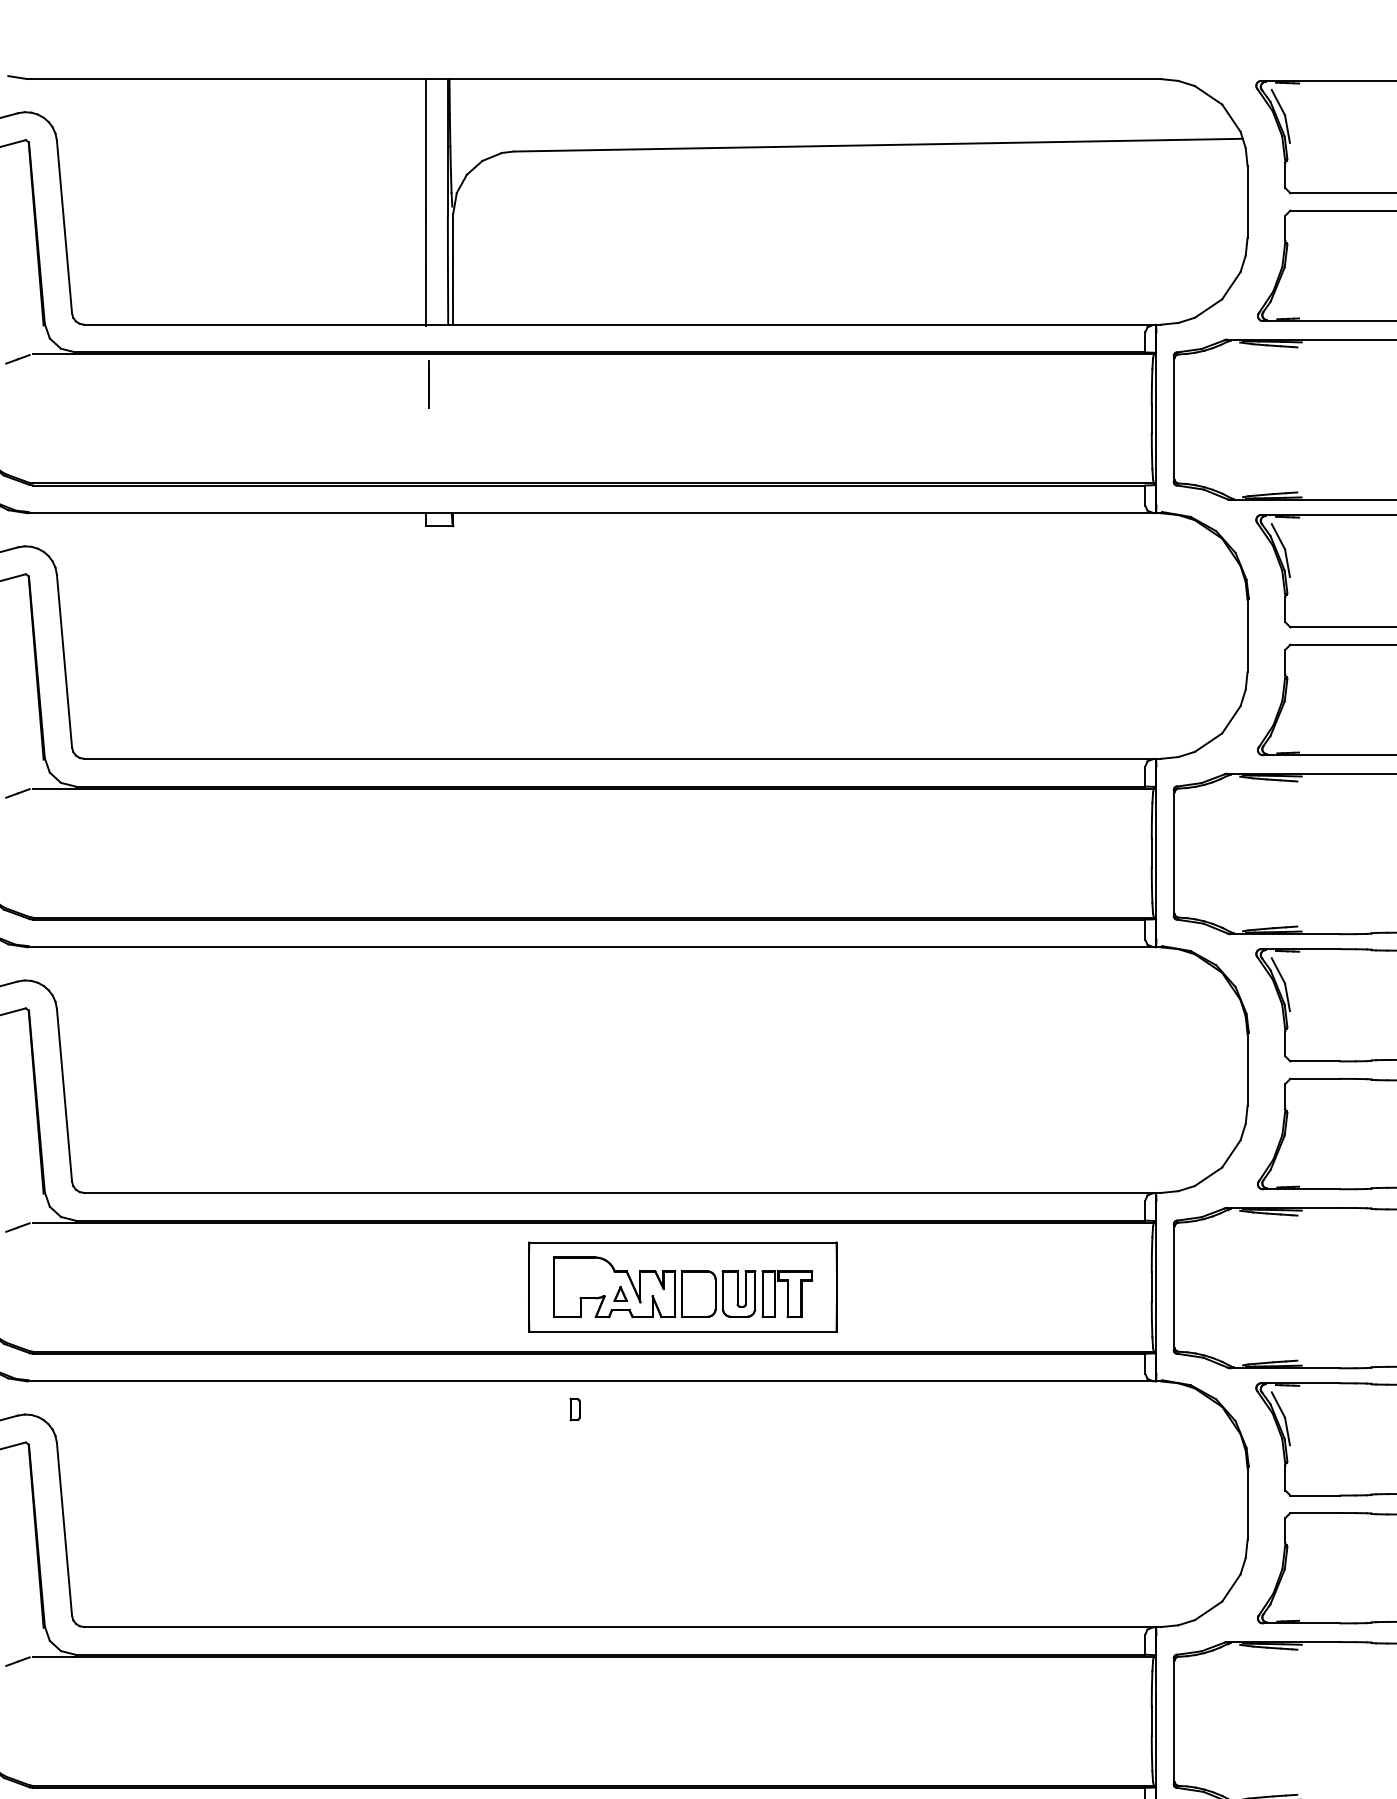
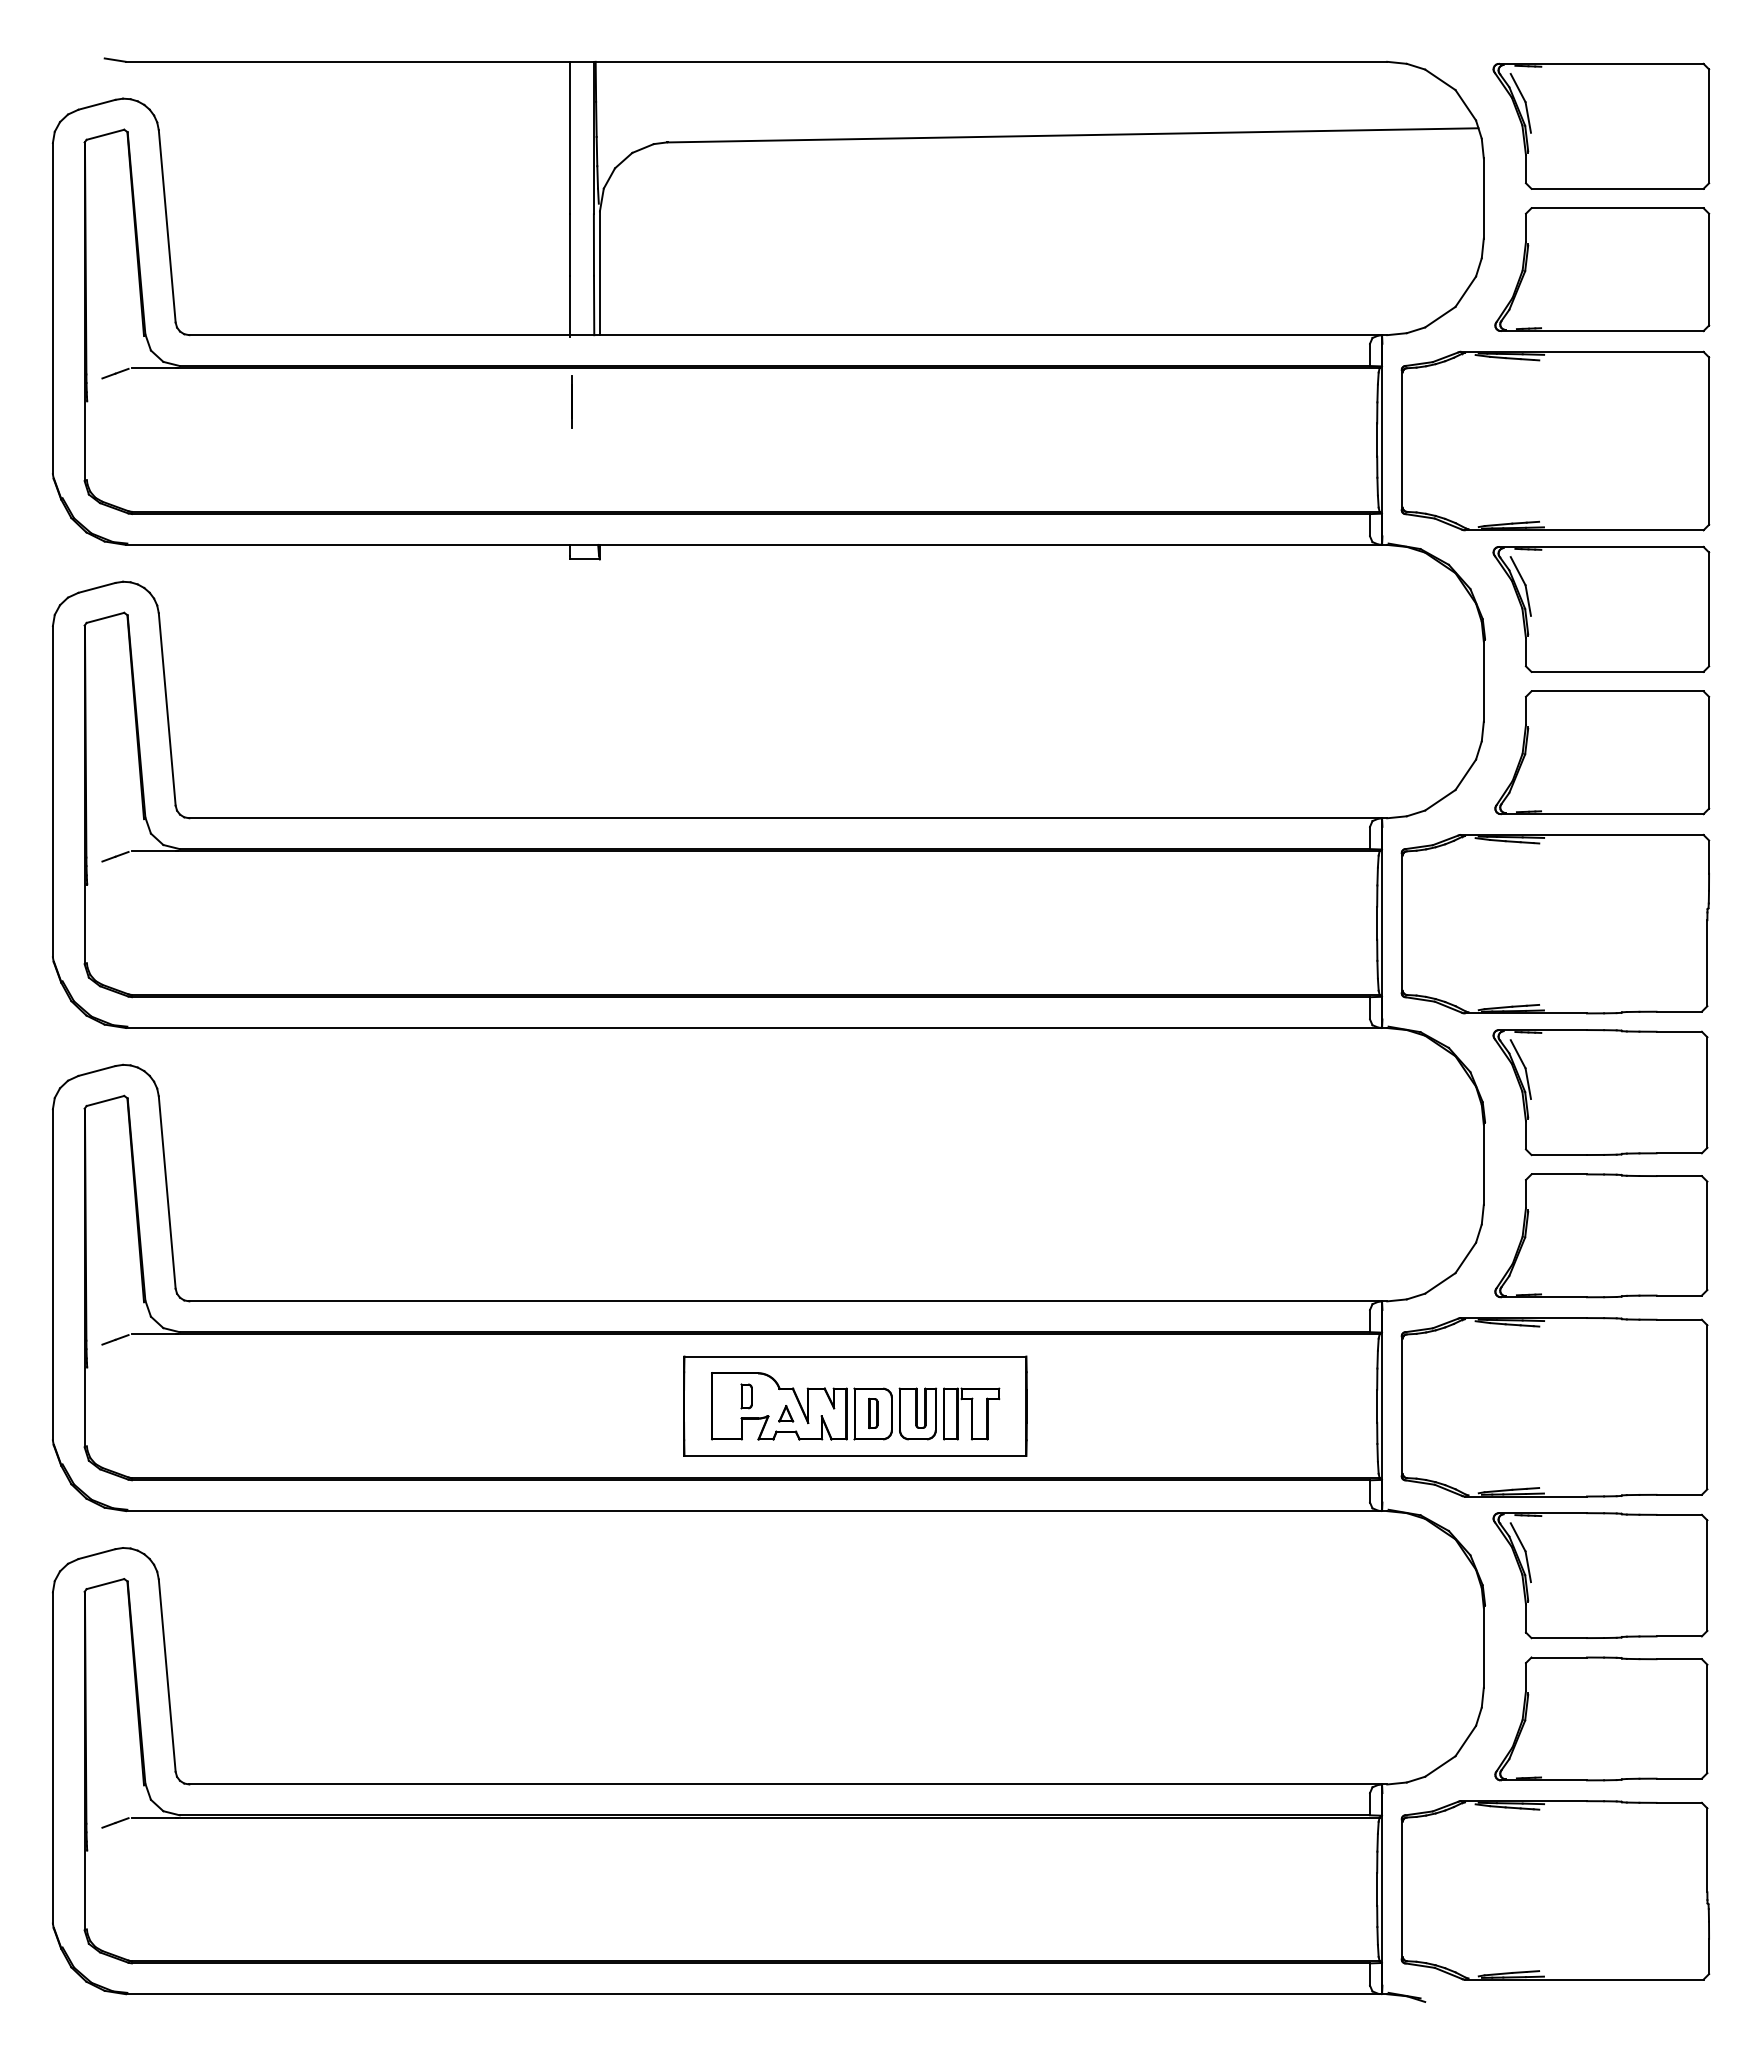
part: (699, 1293) -> (873, 1413), added
part: (575, 1409) -> (746, 1396), moved

